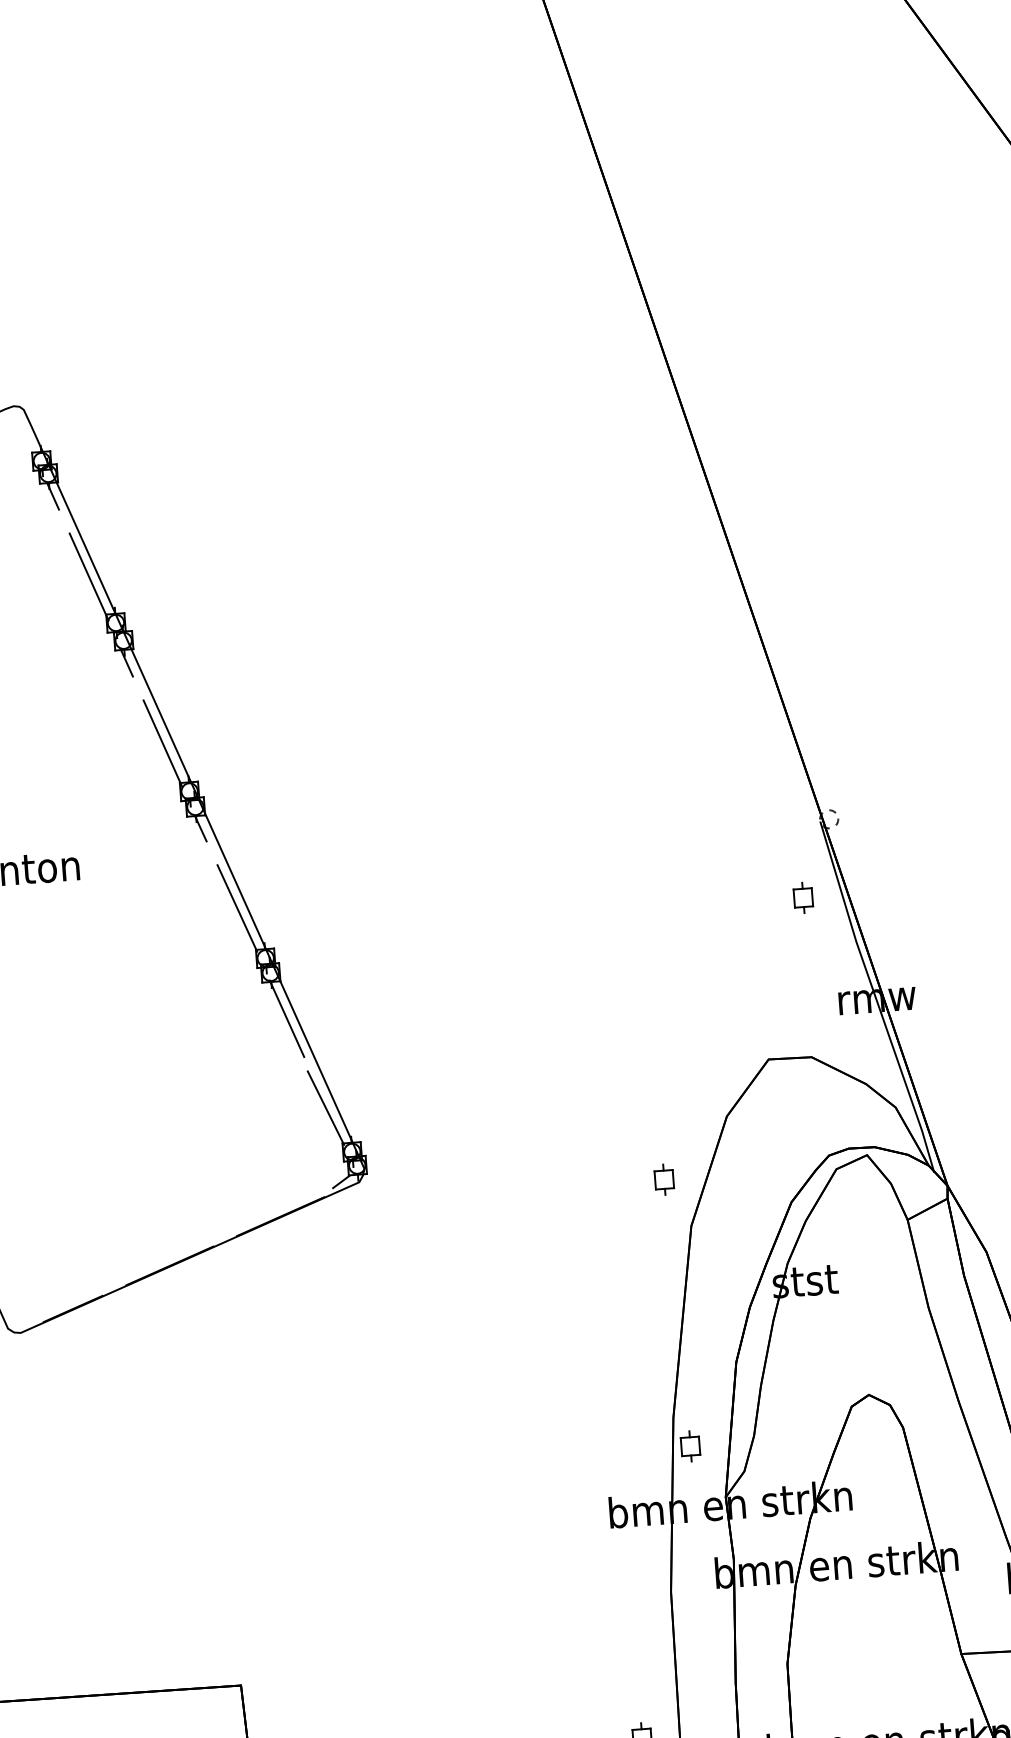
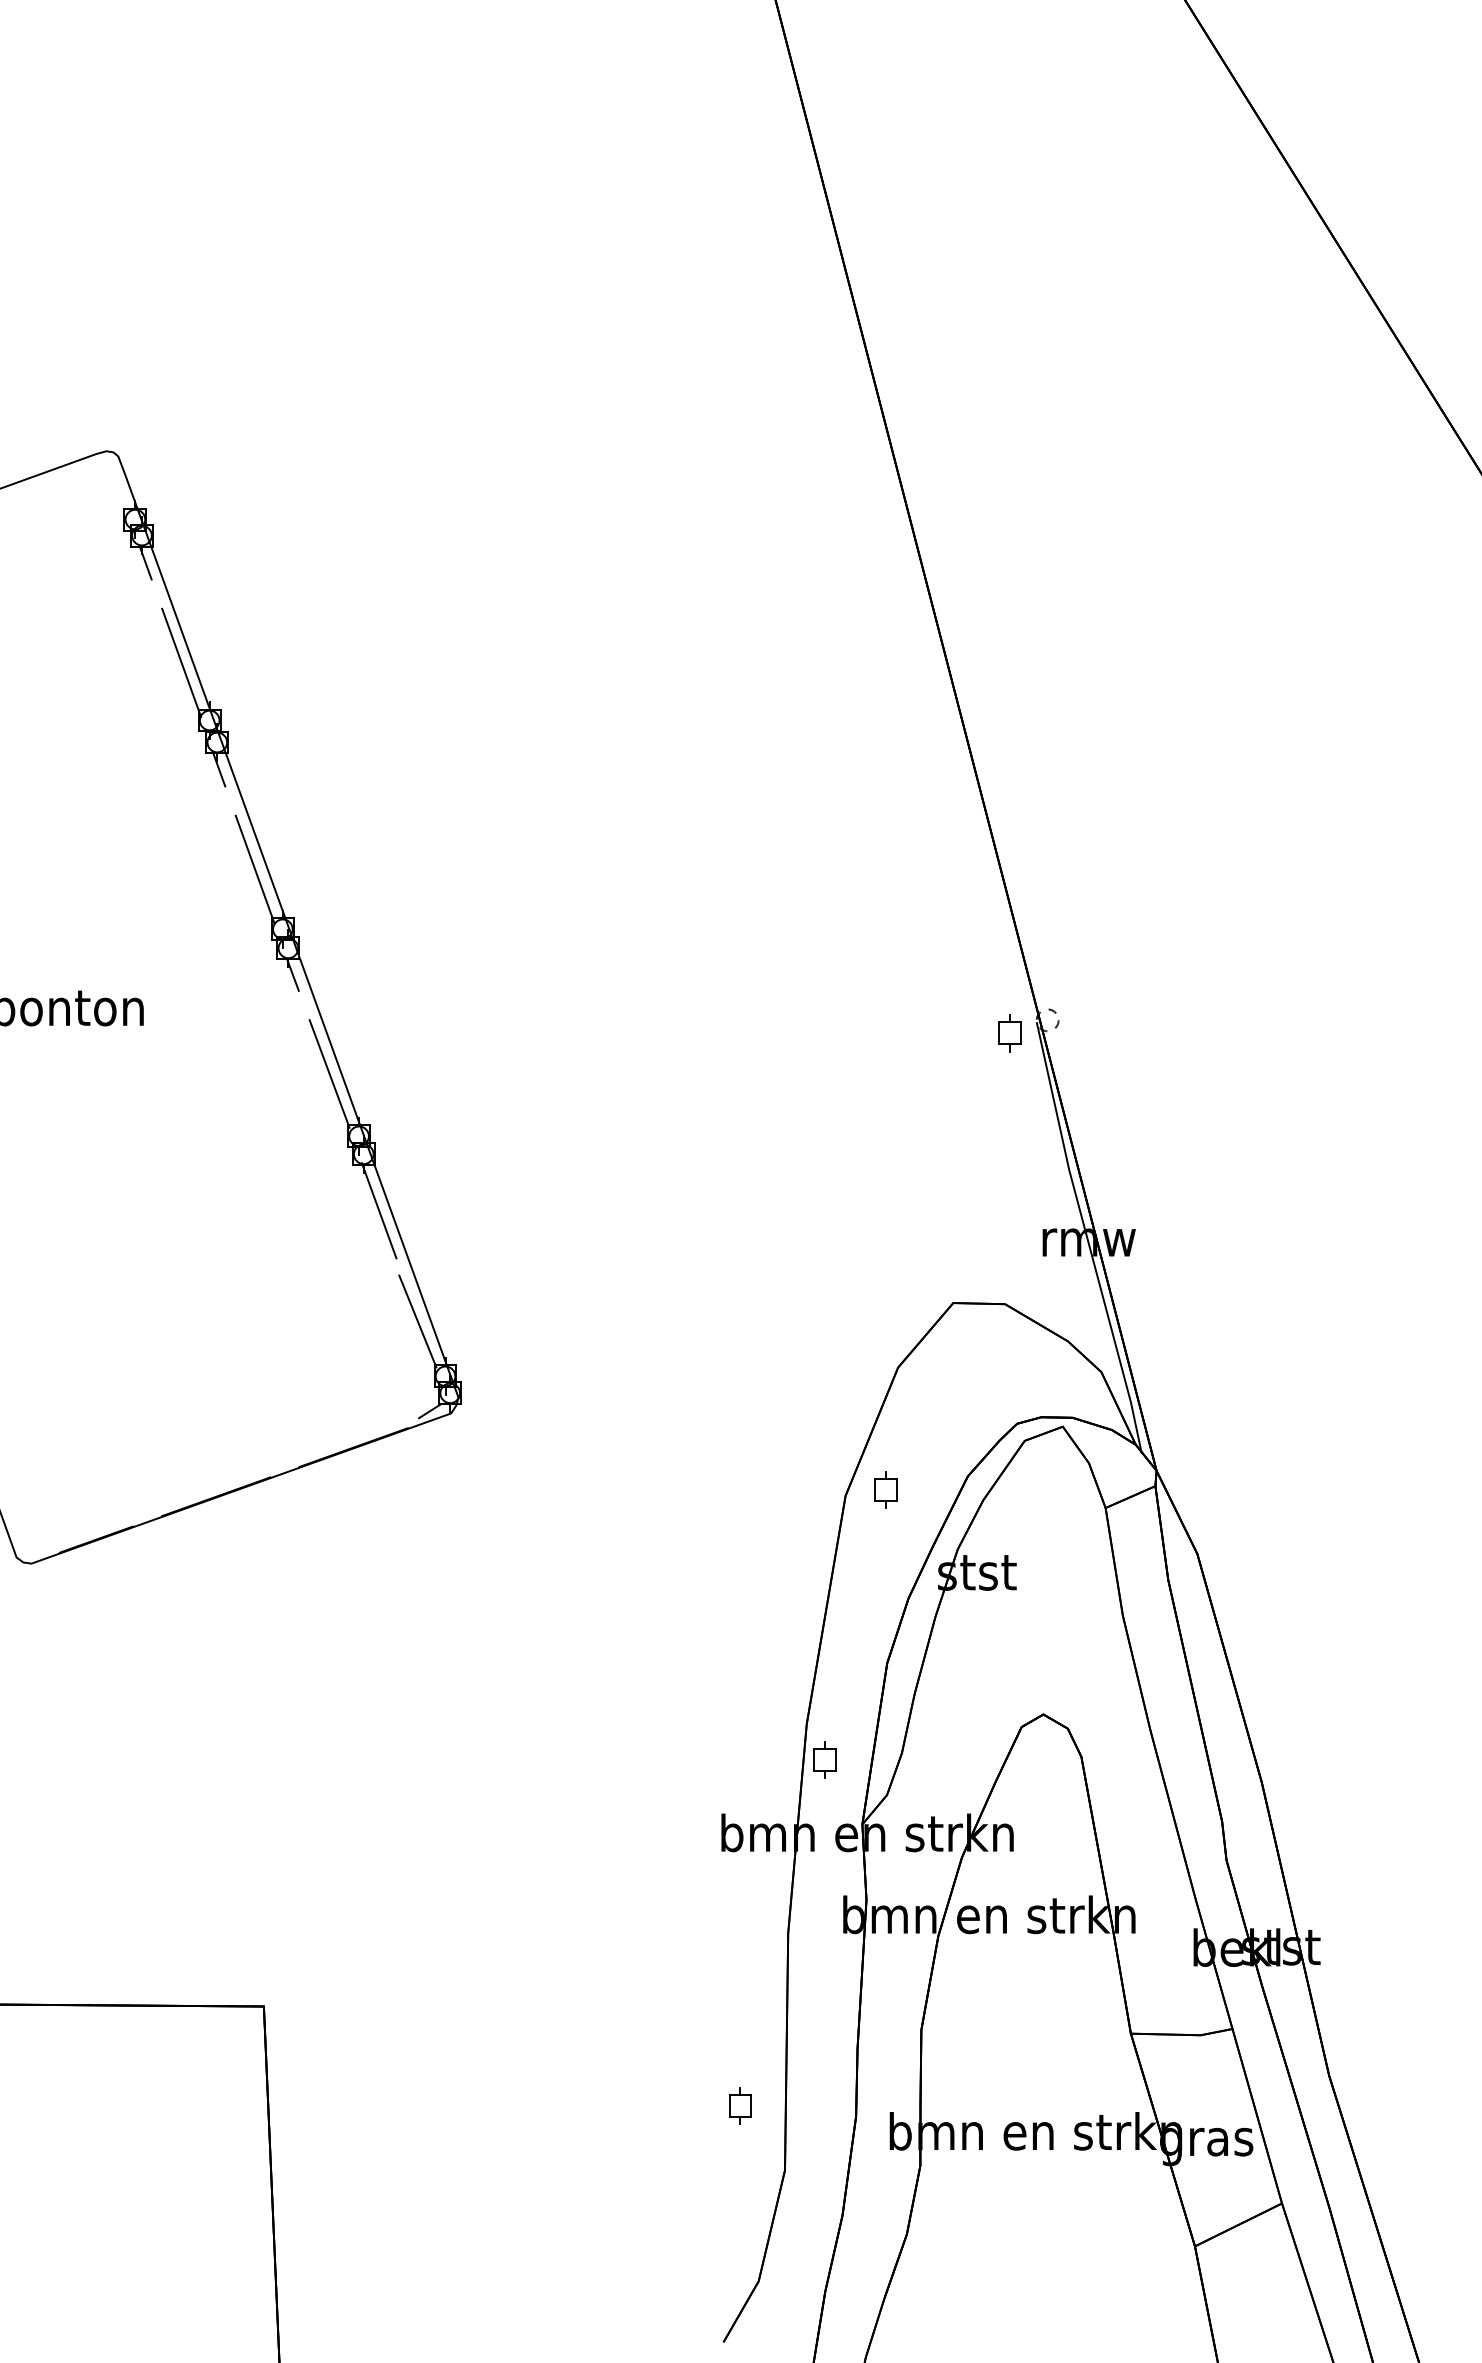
part: (803, 898) -> (1009, 1033), moved
part: (663, 1179) -> (885, 1489), moved

